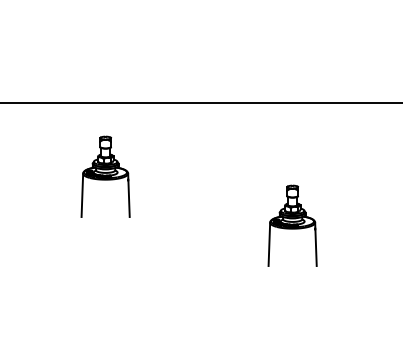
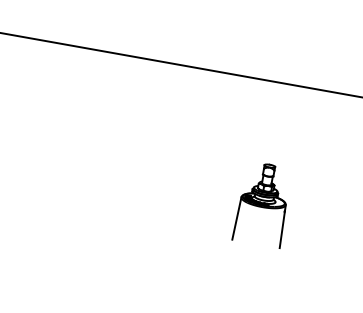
part: (105, 176) -> (87, 122), removed

